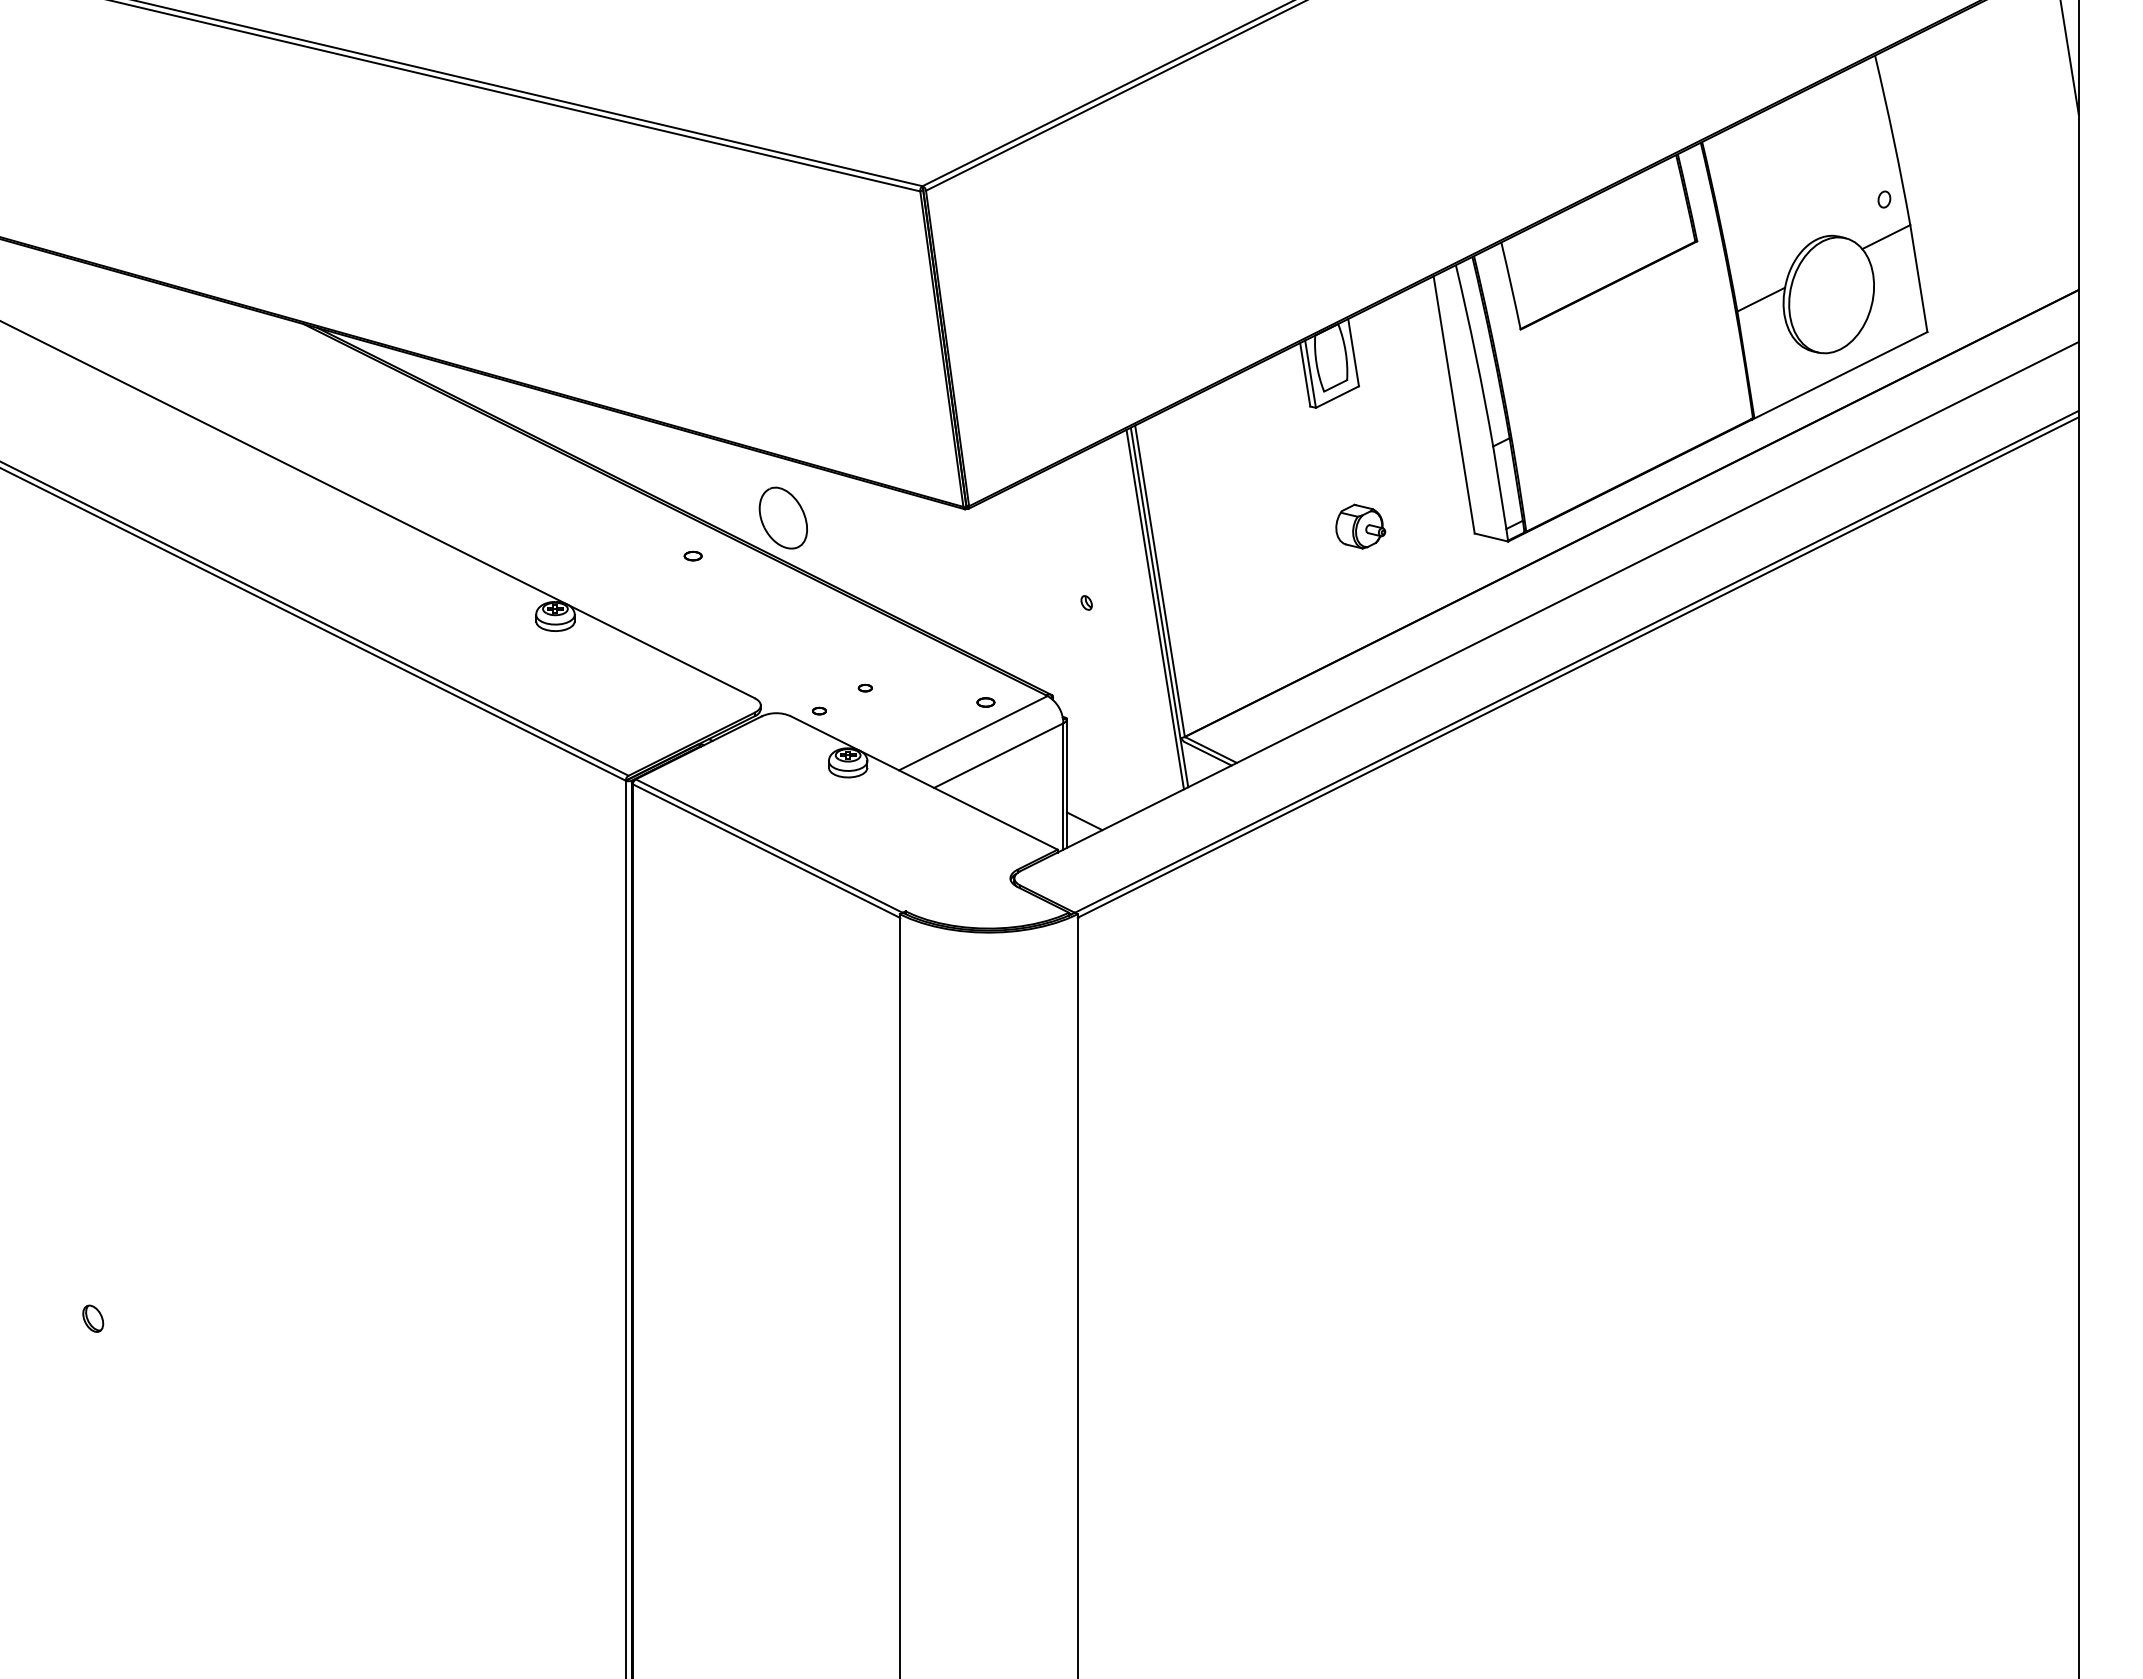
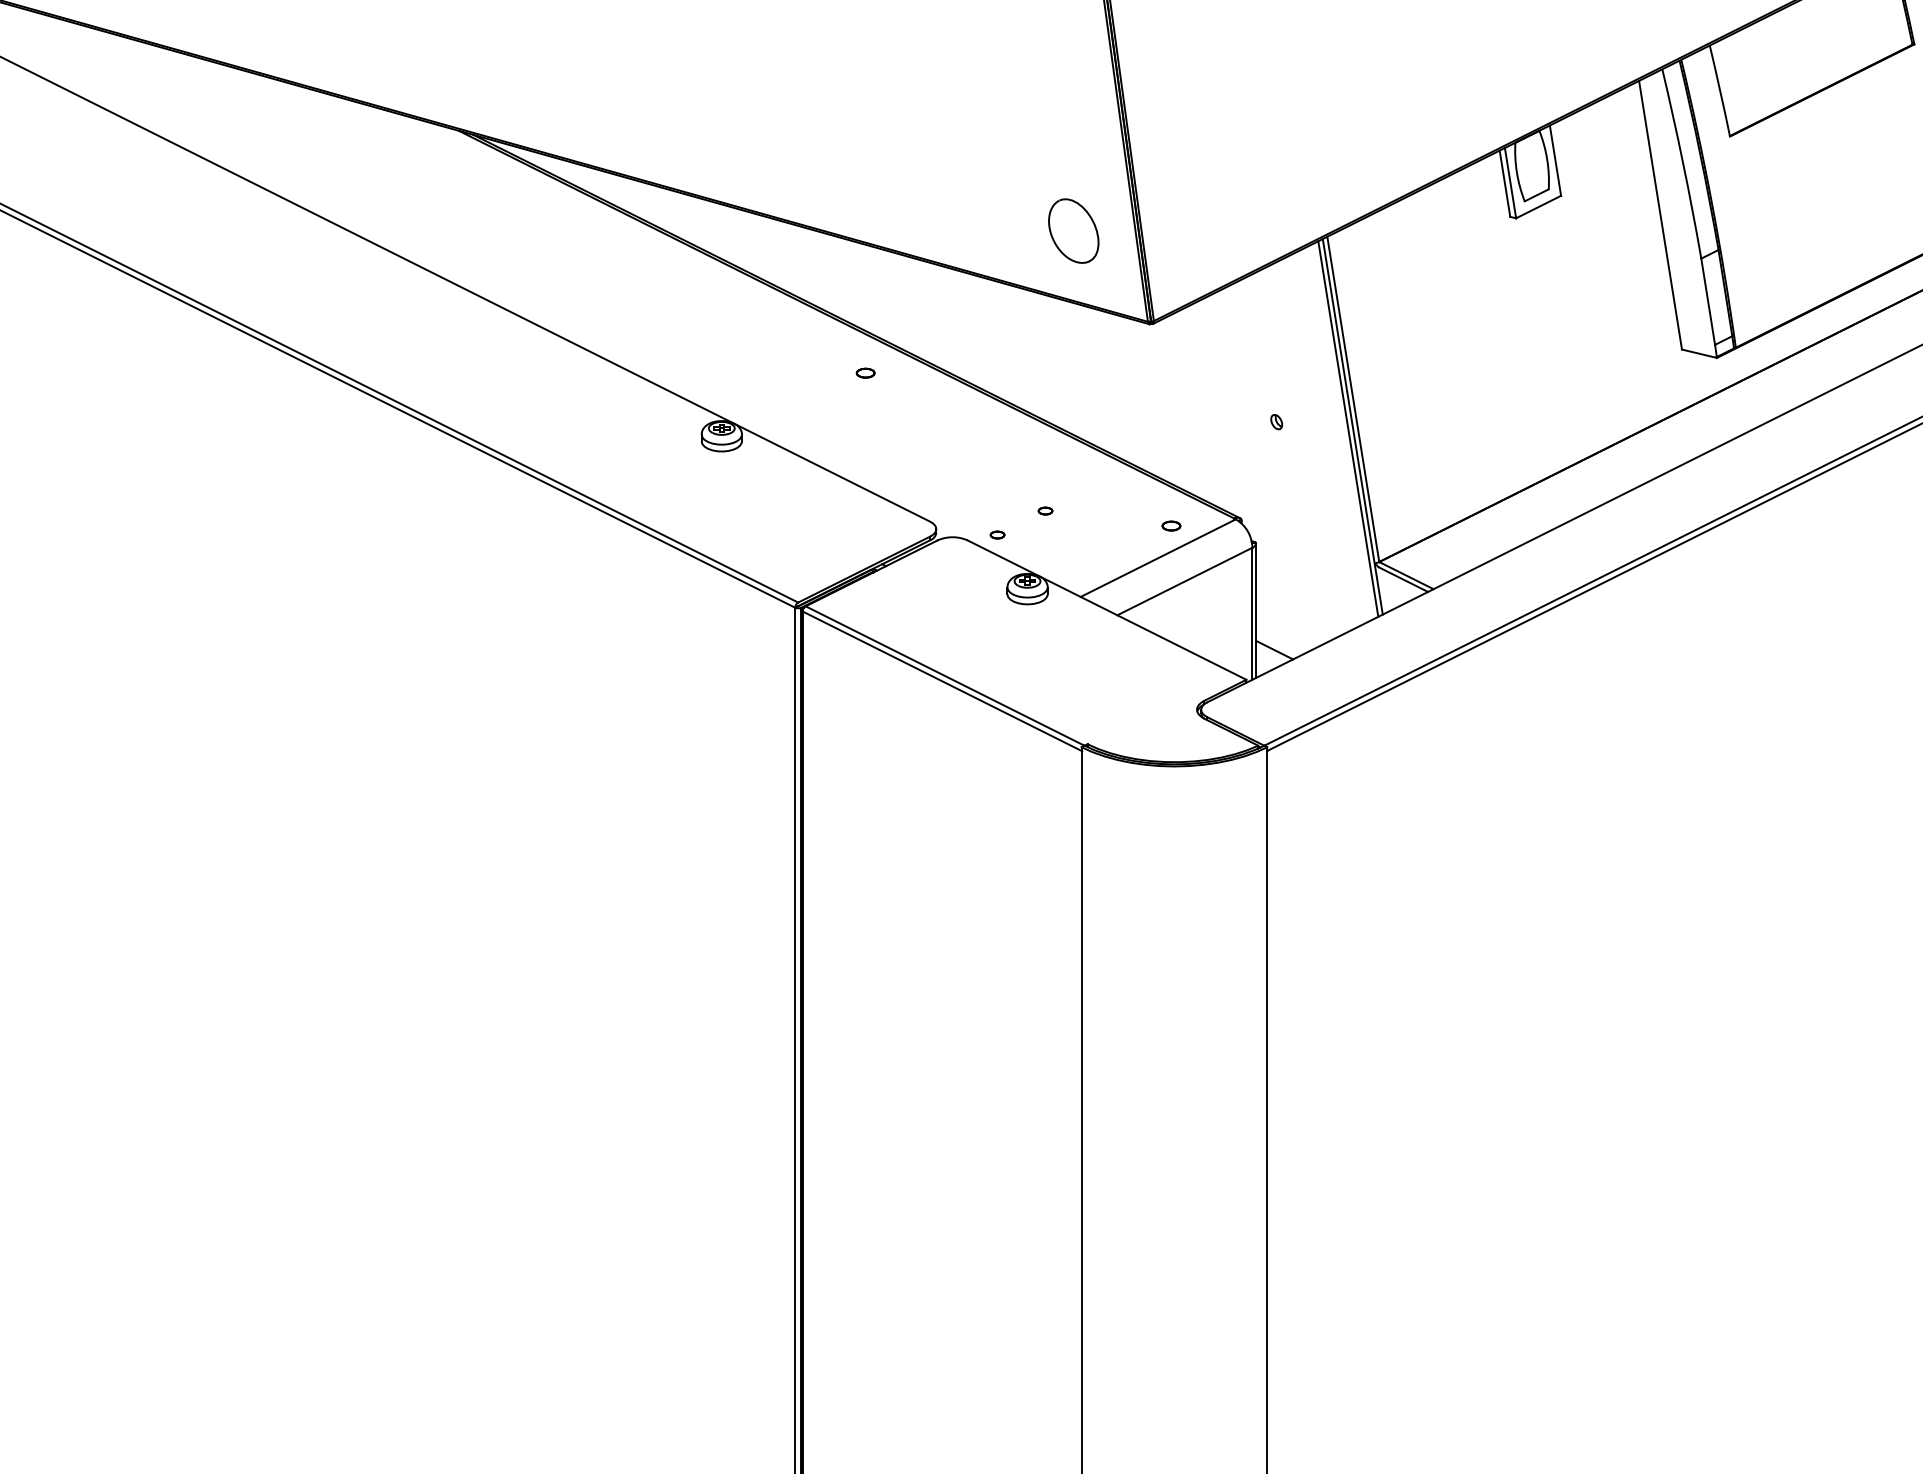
part: (782, 517) -> (1072, 230), moved
part: (1360, 526) -> (1562, 342), removed
part: (93, 1318) -> (239, 1169), removed

